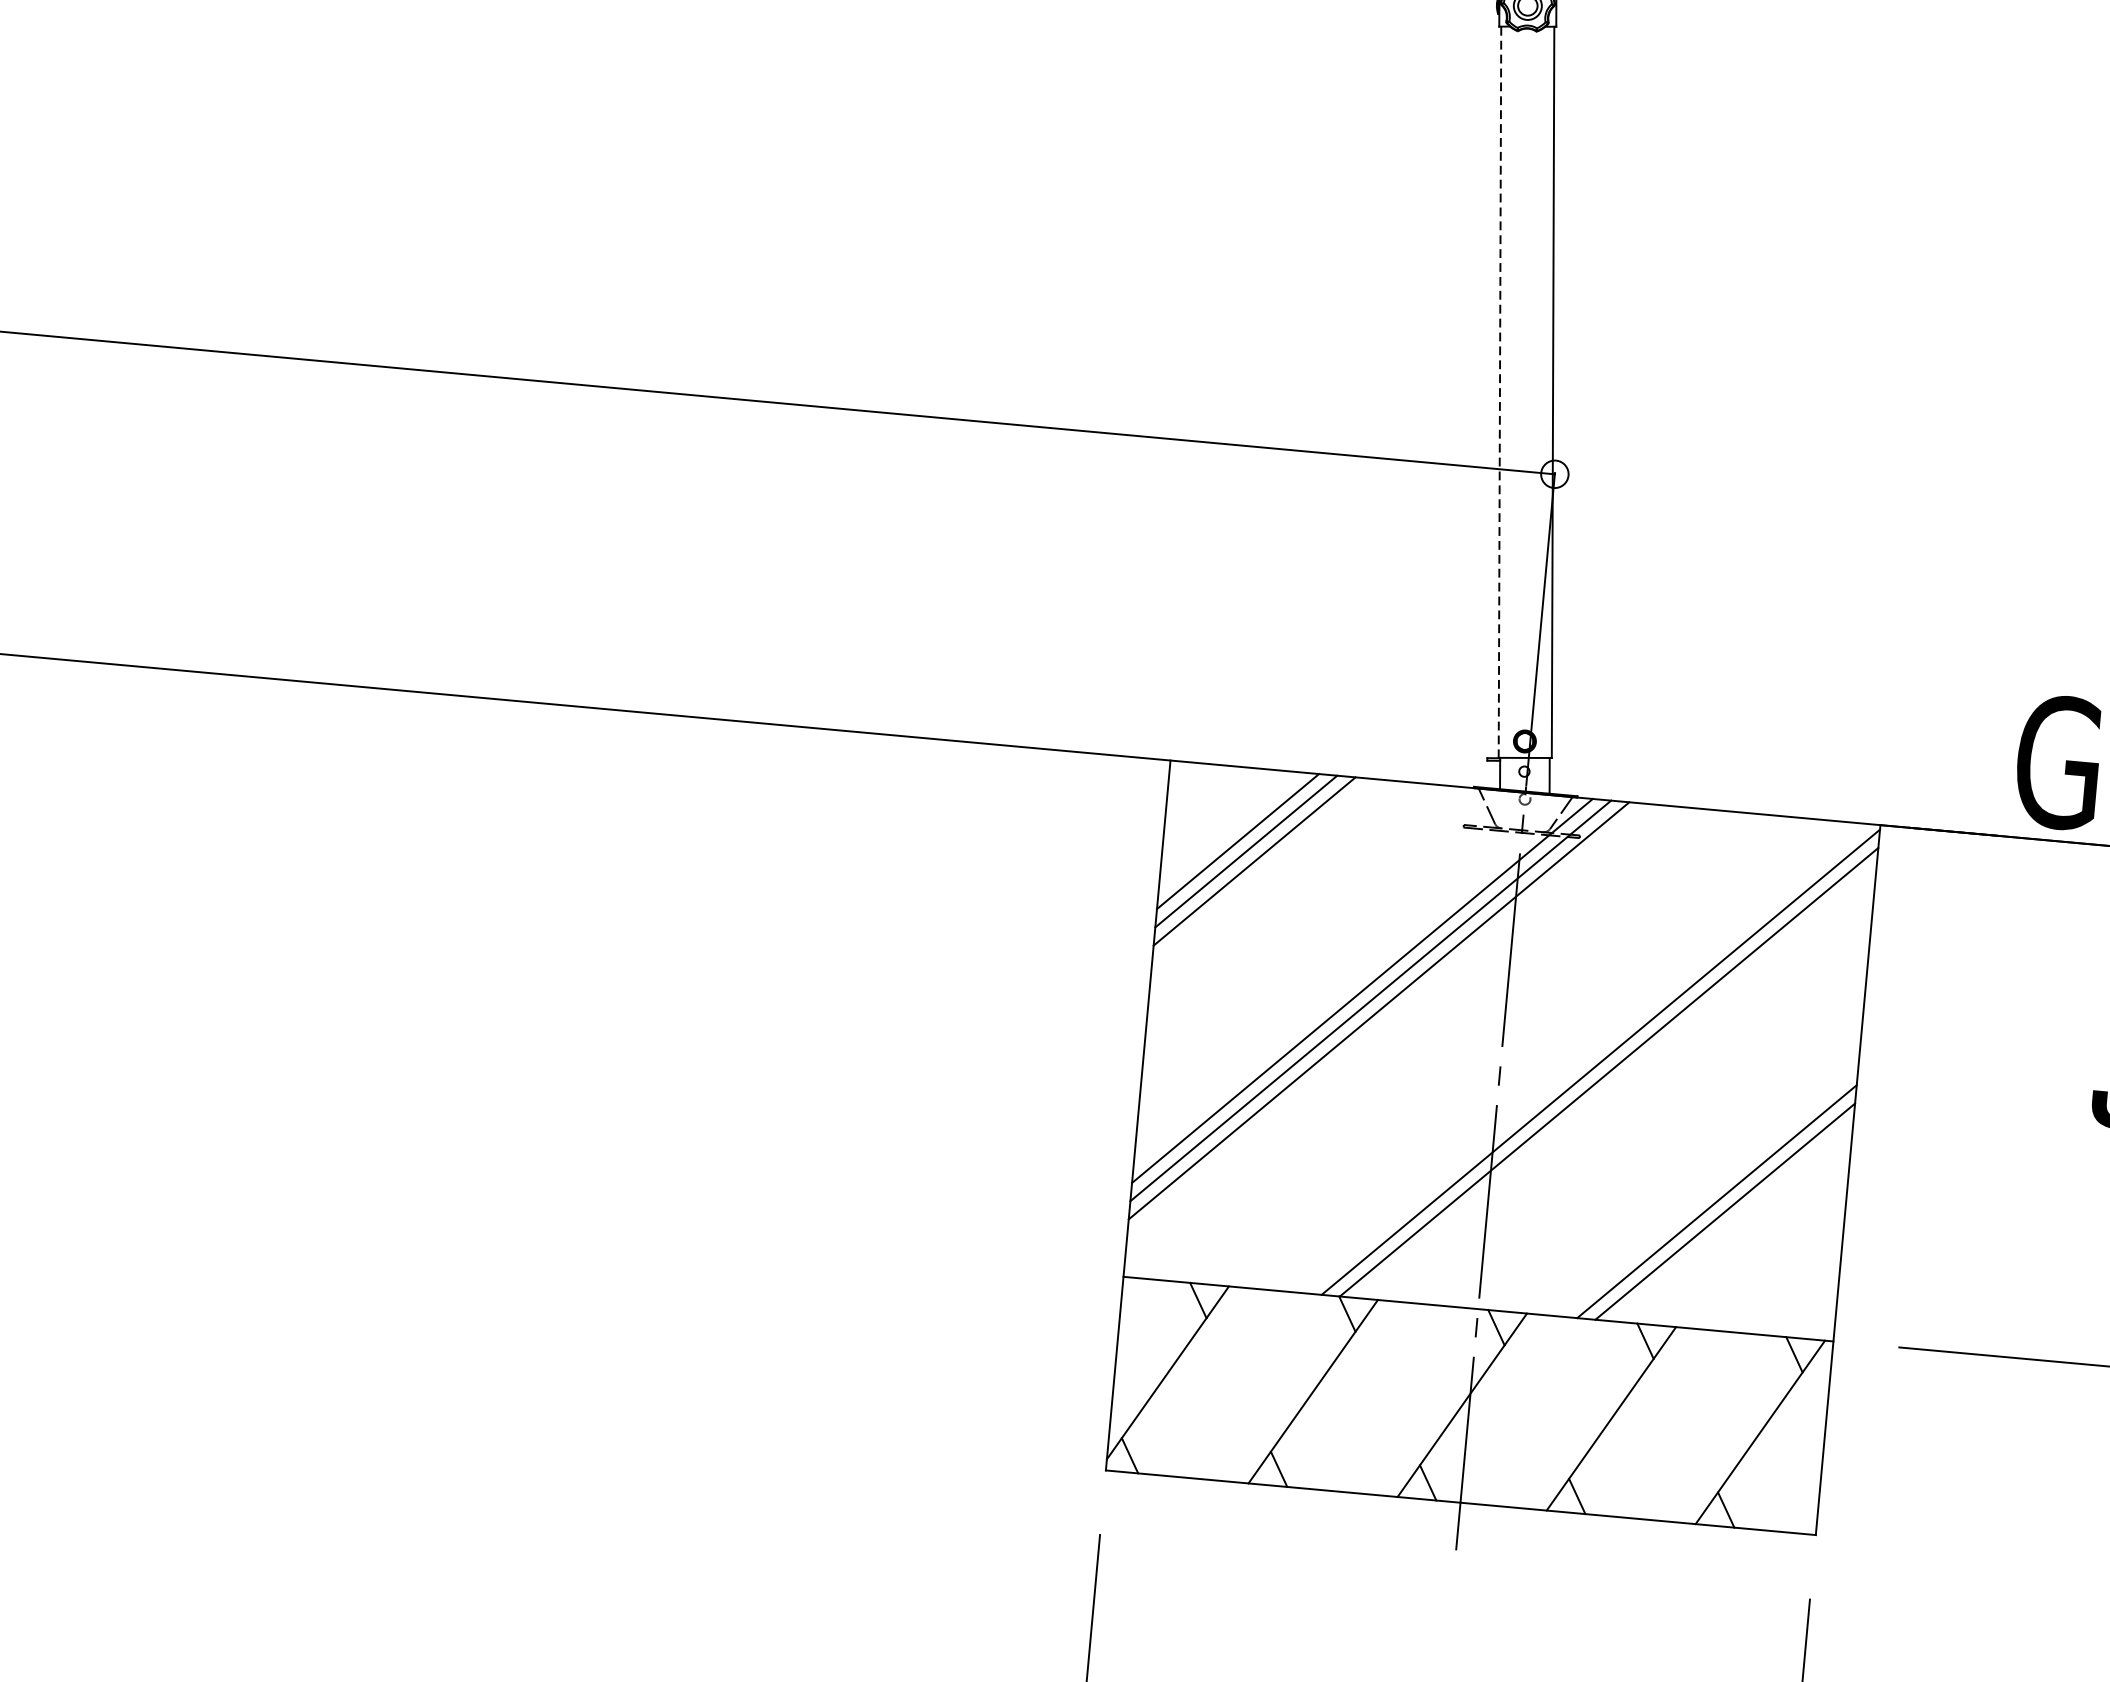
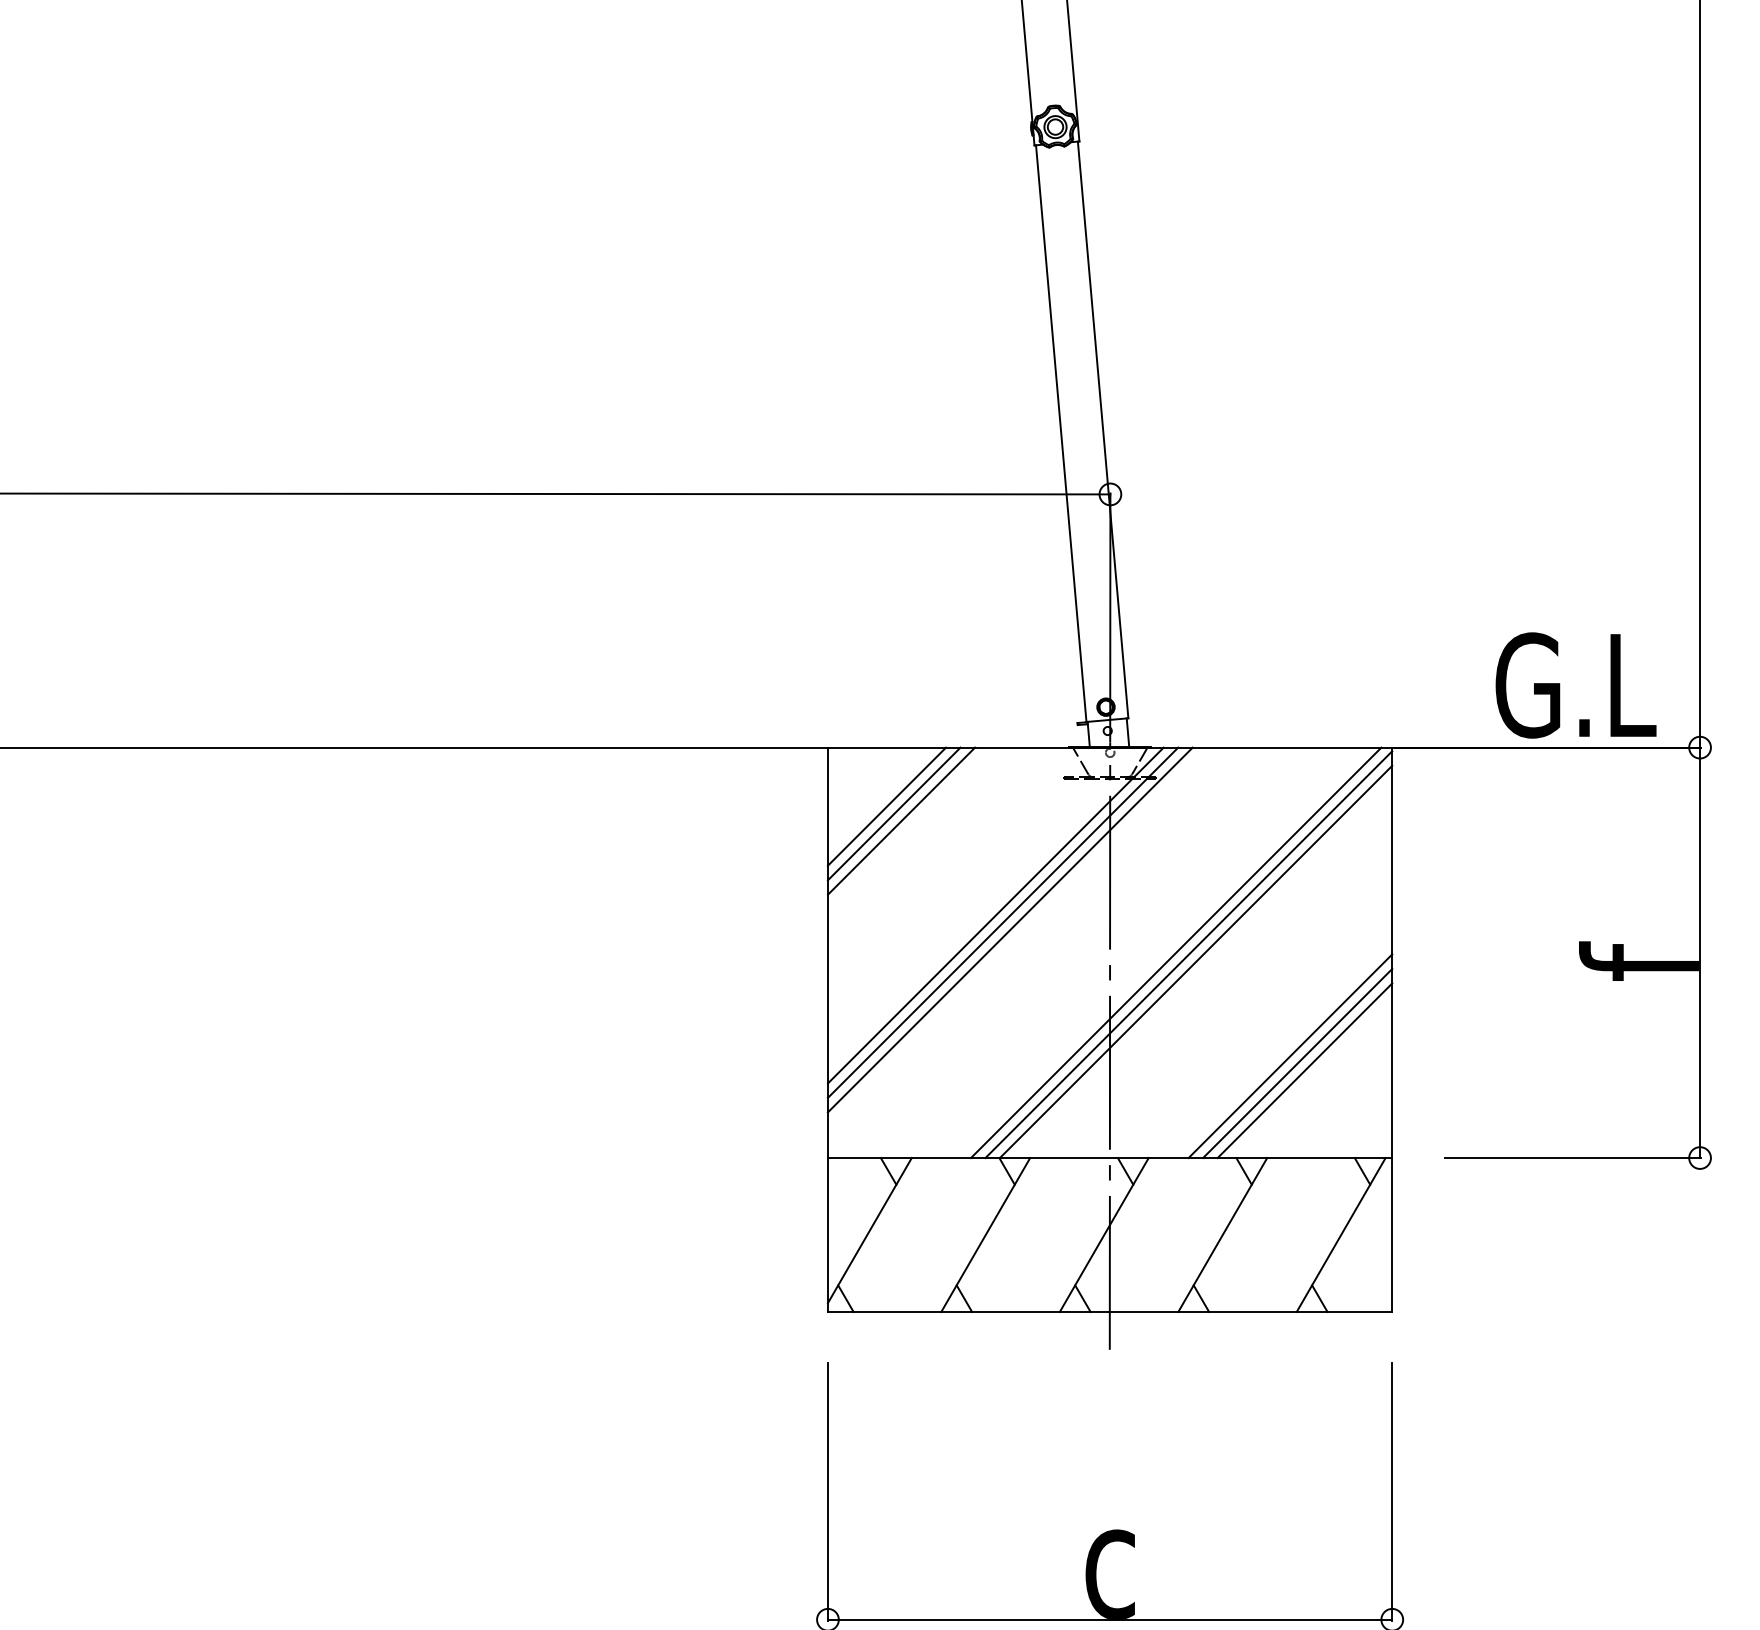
line: (1500, 392) -> (1061, 433), dashed -> solid
line: (1584, 1058) -> (1175, 952), added
line: (1733, 1221) -> (1304, 1070), added

